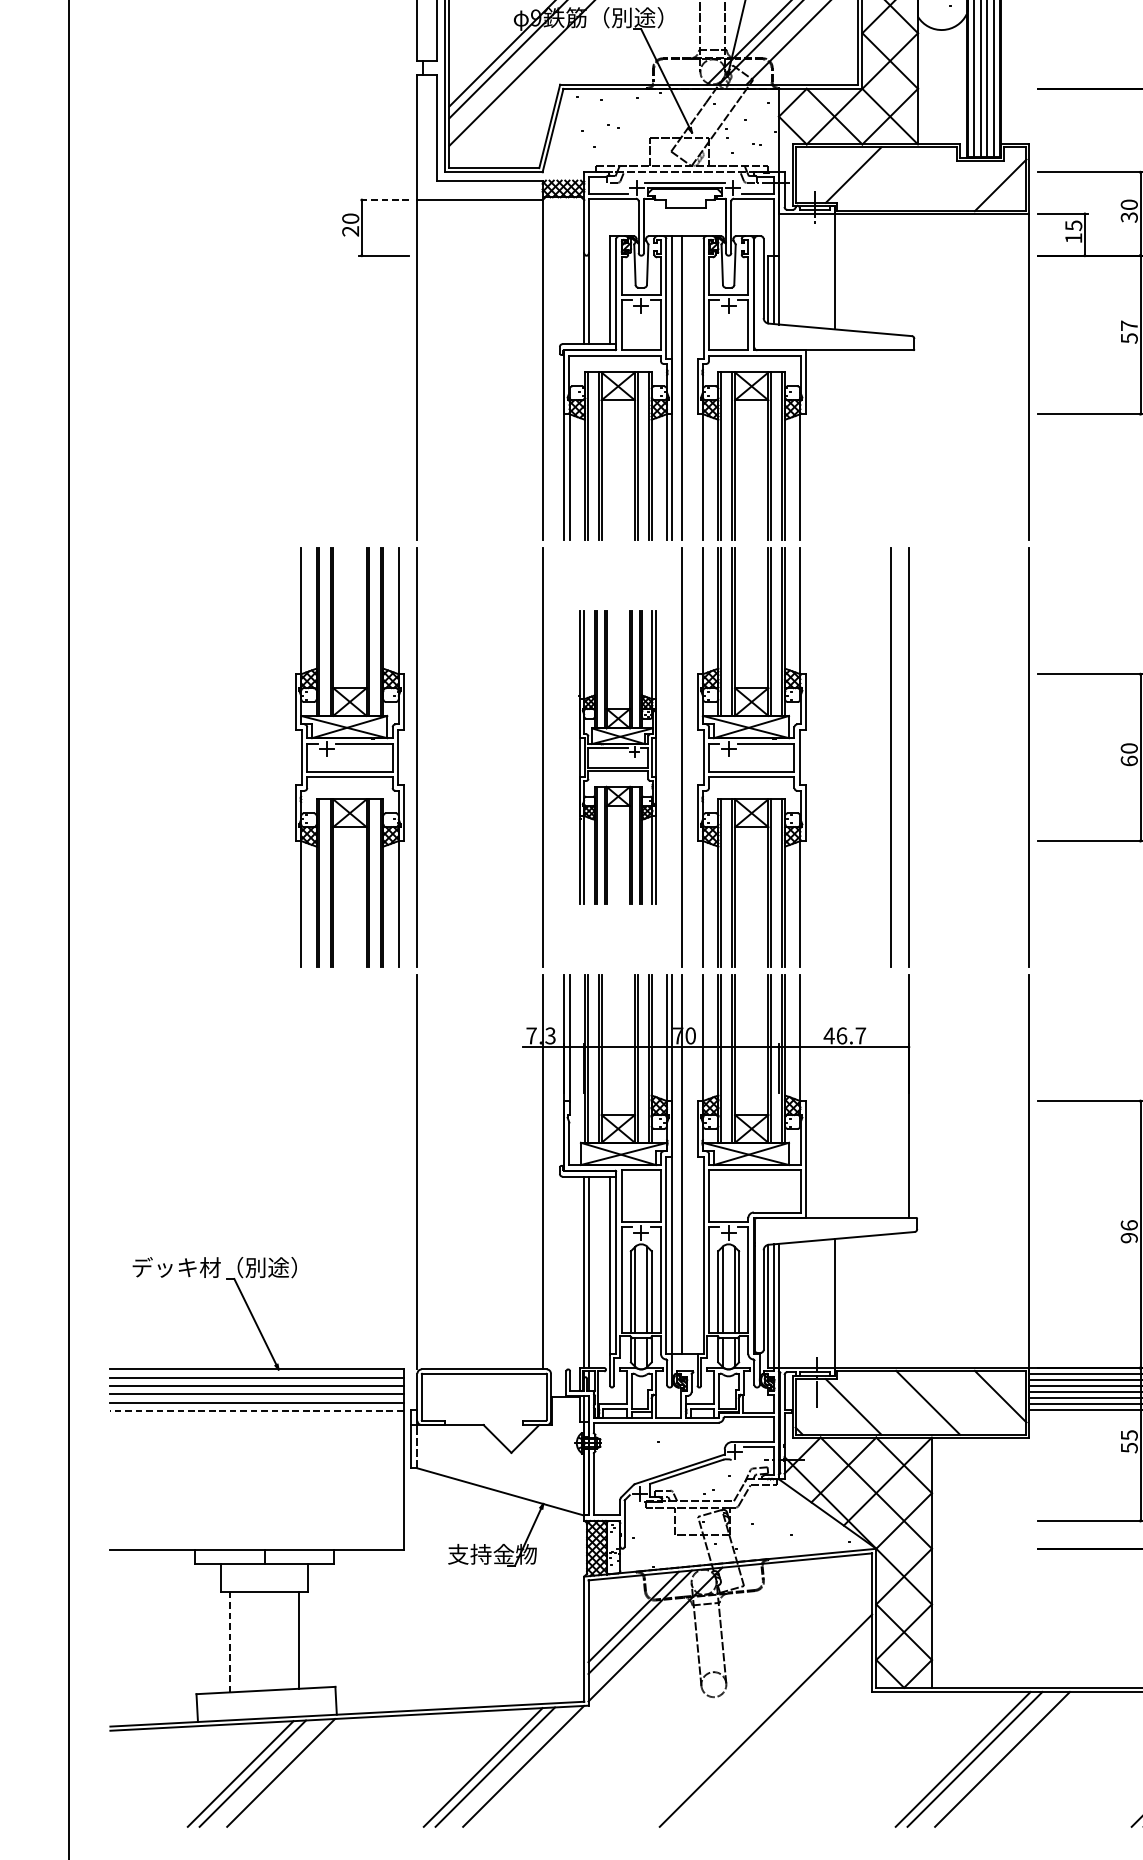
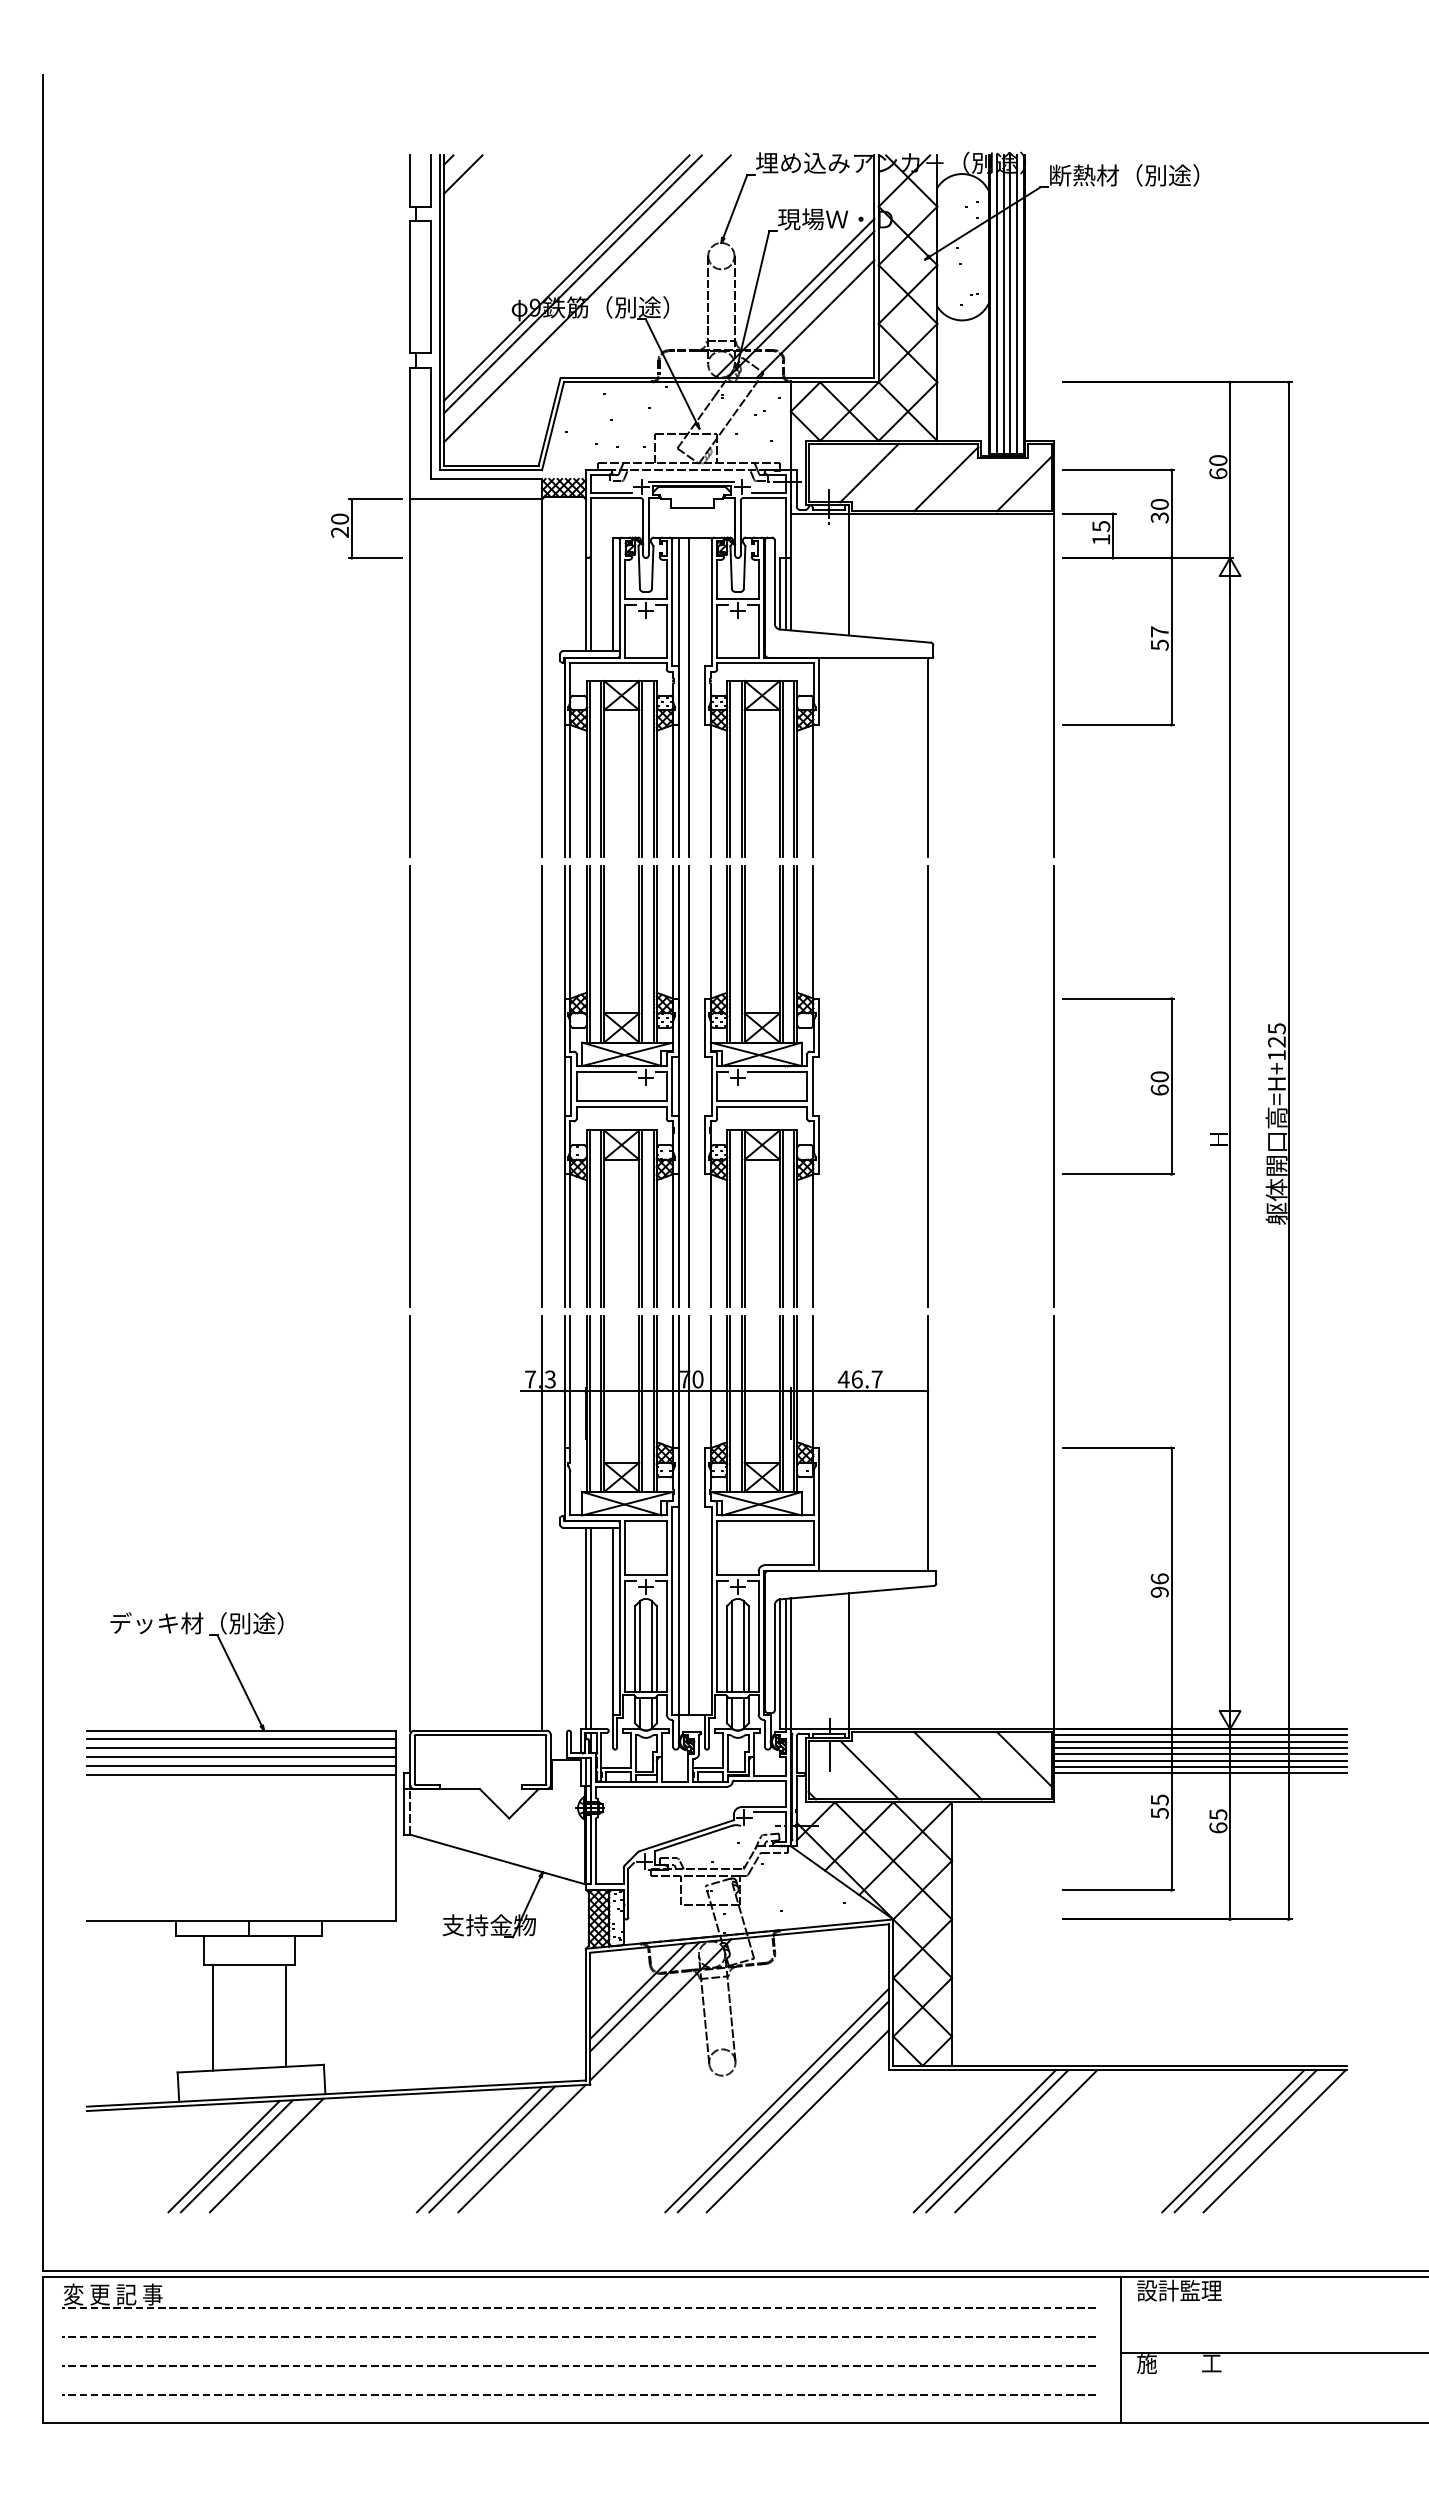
line: (926, 181) -> (946, 479), added
line: (383, 200) -> (374, 499), dashed -> solid
line: (908, 445) -> (927, 757), added
part: (349, 757) -> (338, 1086), removed
part: (618, 757) -> (621, 1086), size x1.43
line: (890, 757) -> (908, 1086), removed
line: (256, 1411) -> (240, 1774), dashed -> solid
line: (229, 1641) -> (212, 2017), dashed -> solid
line: (771, 1726) -> (783, 2106), added
line: (785, 1740) -> (797, 2121), added

